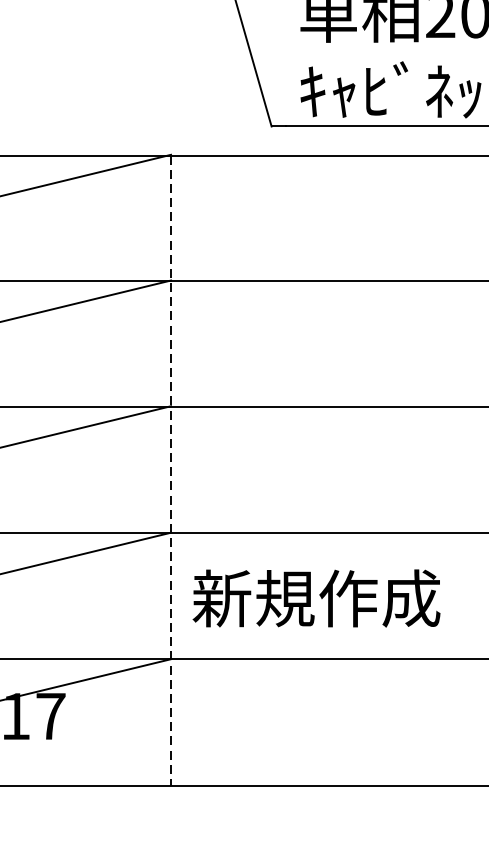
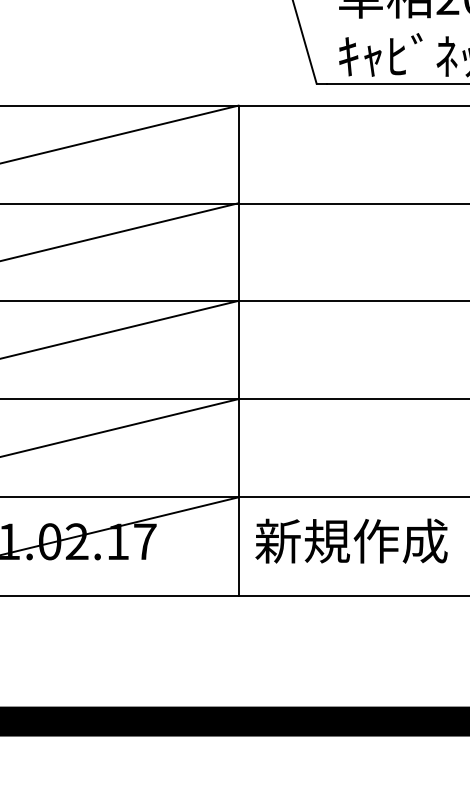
line: (170, 470) -> (238, 350), dashed -> solid
text: (316, 597) -> (351, 540), moved

